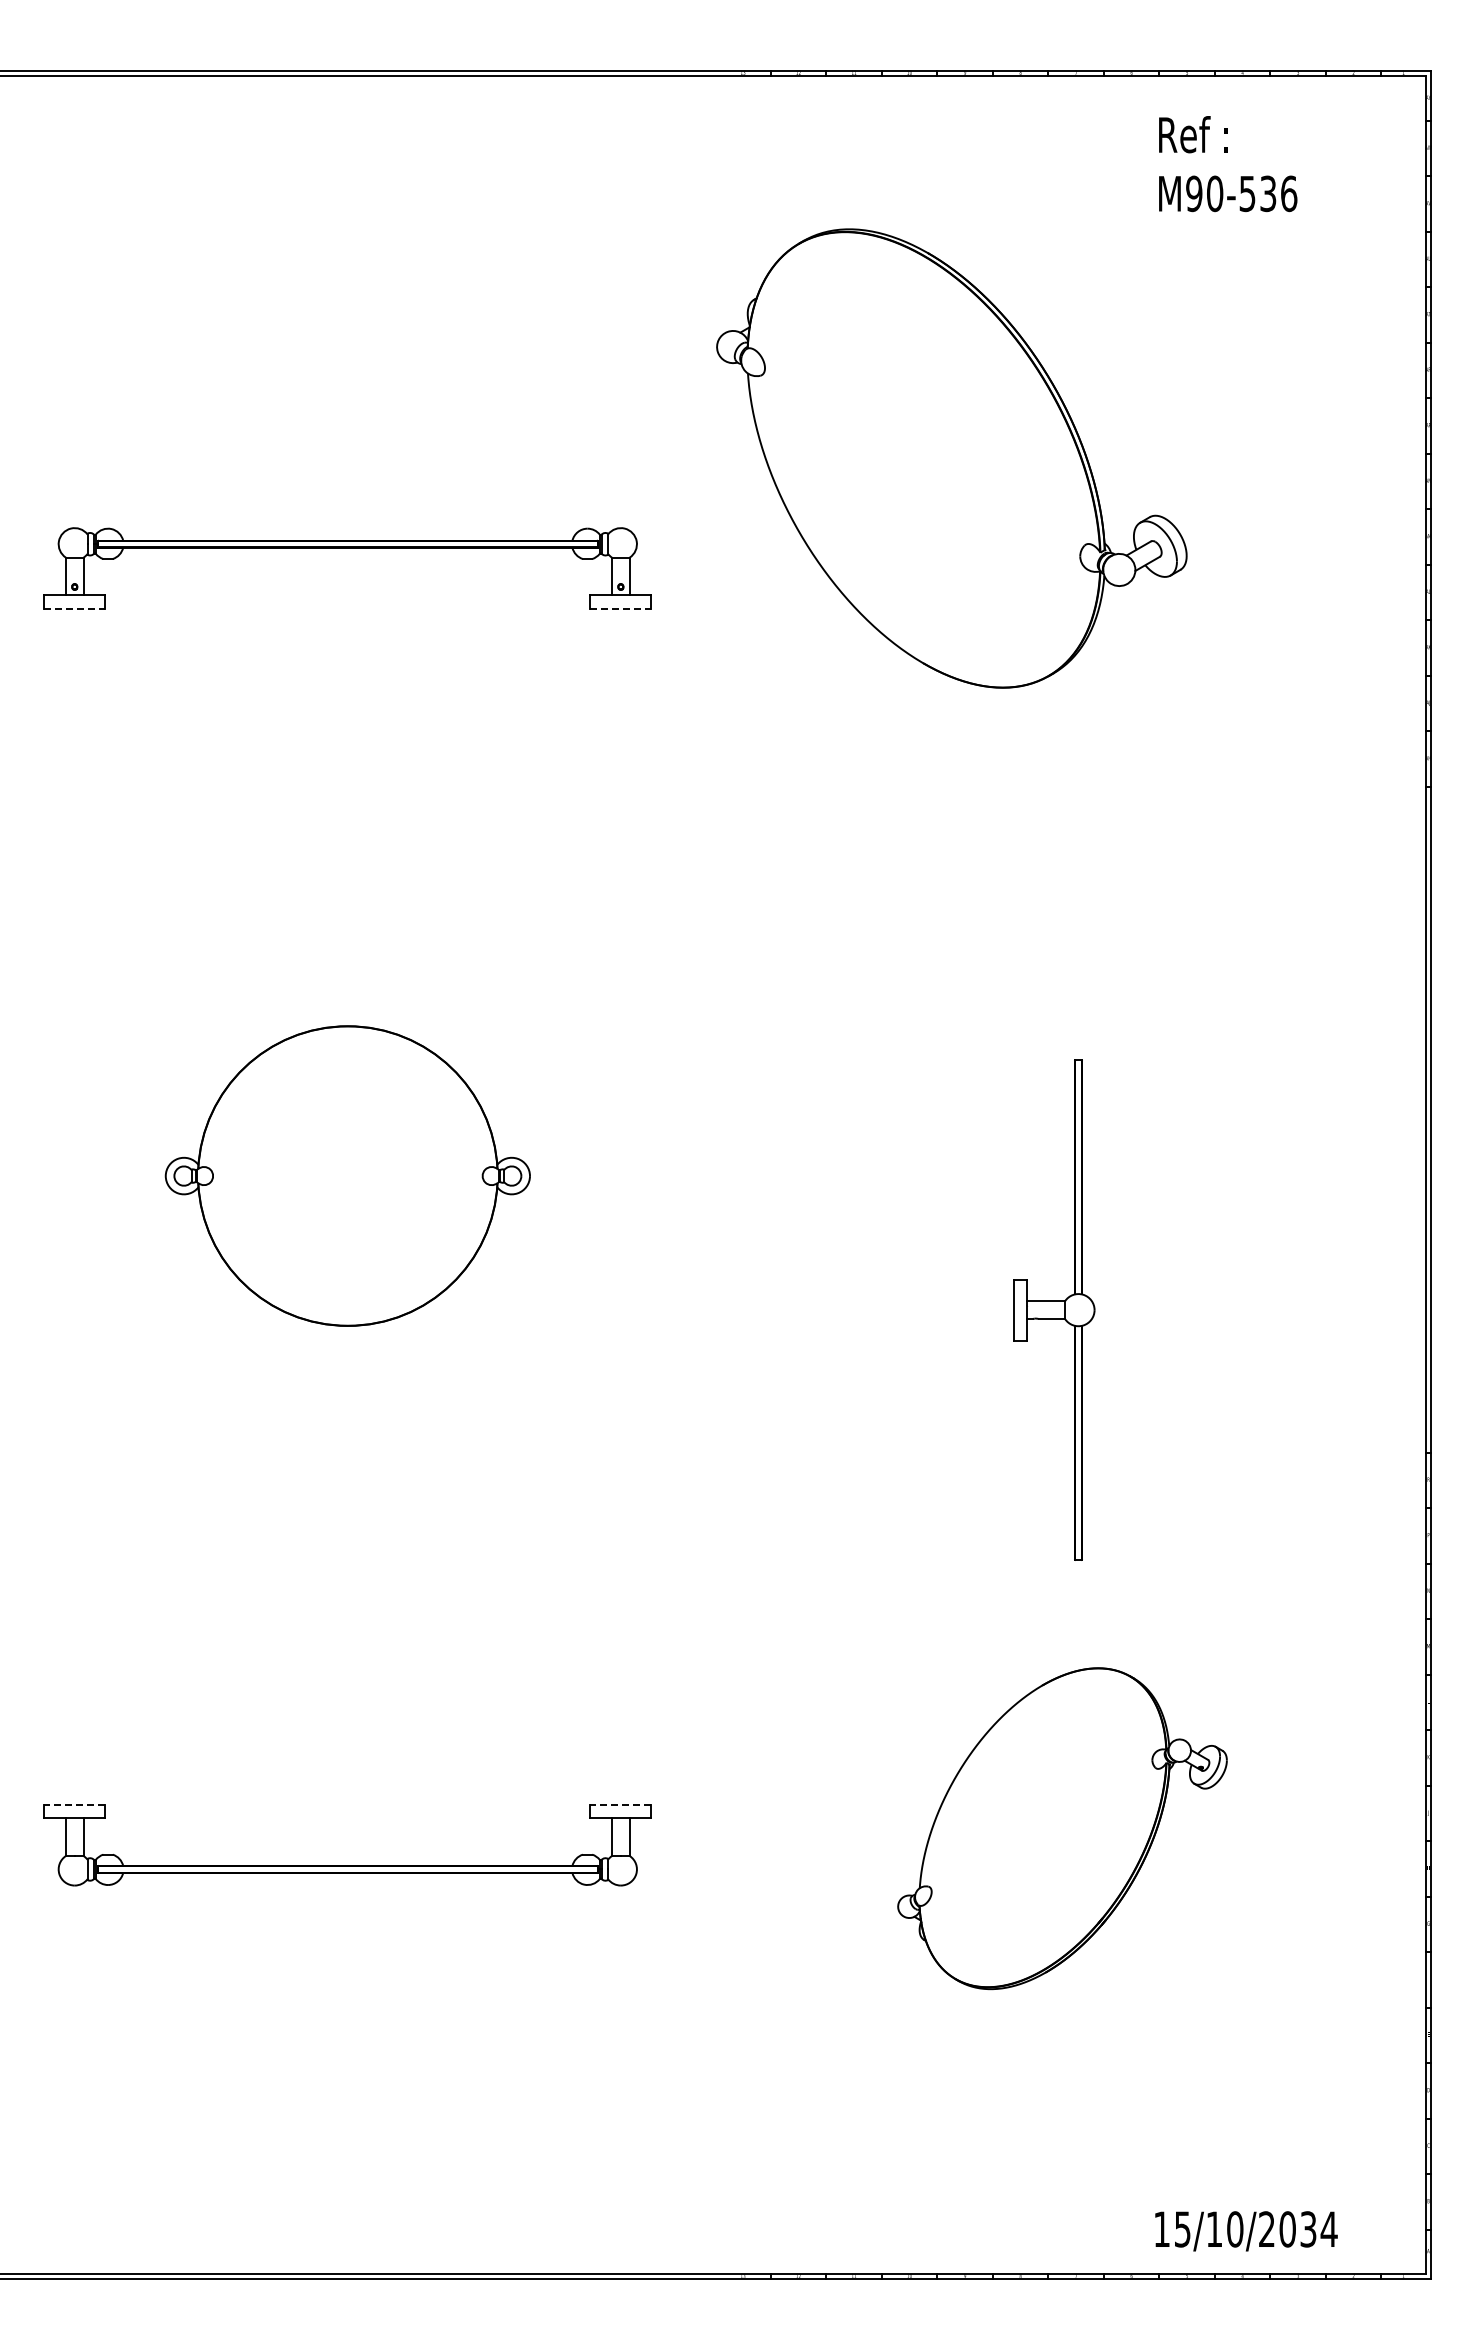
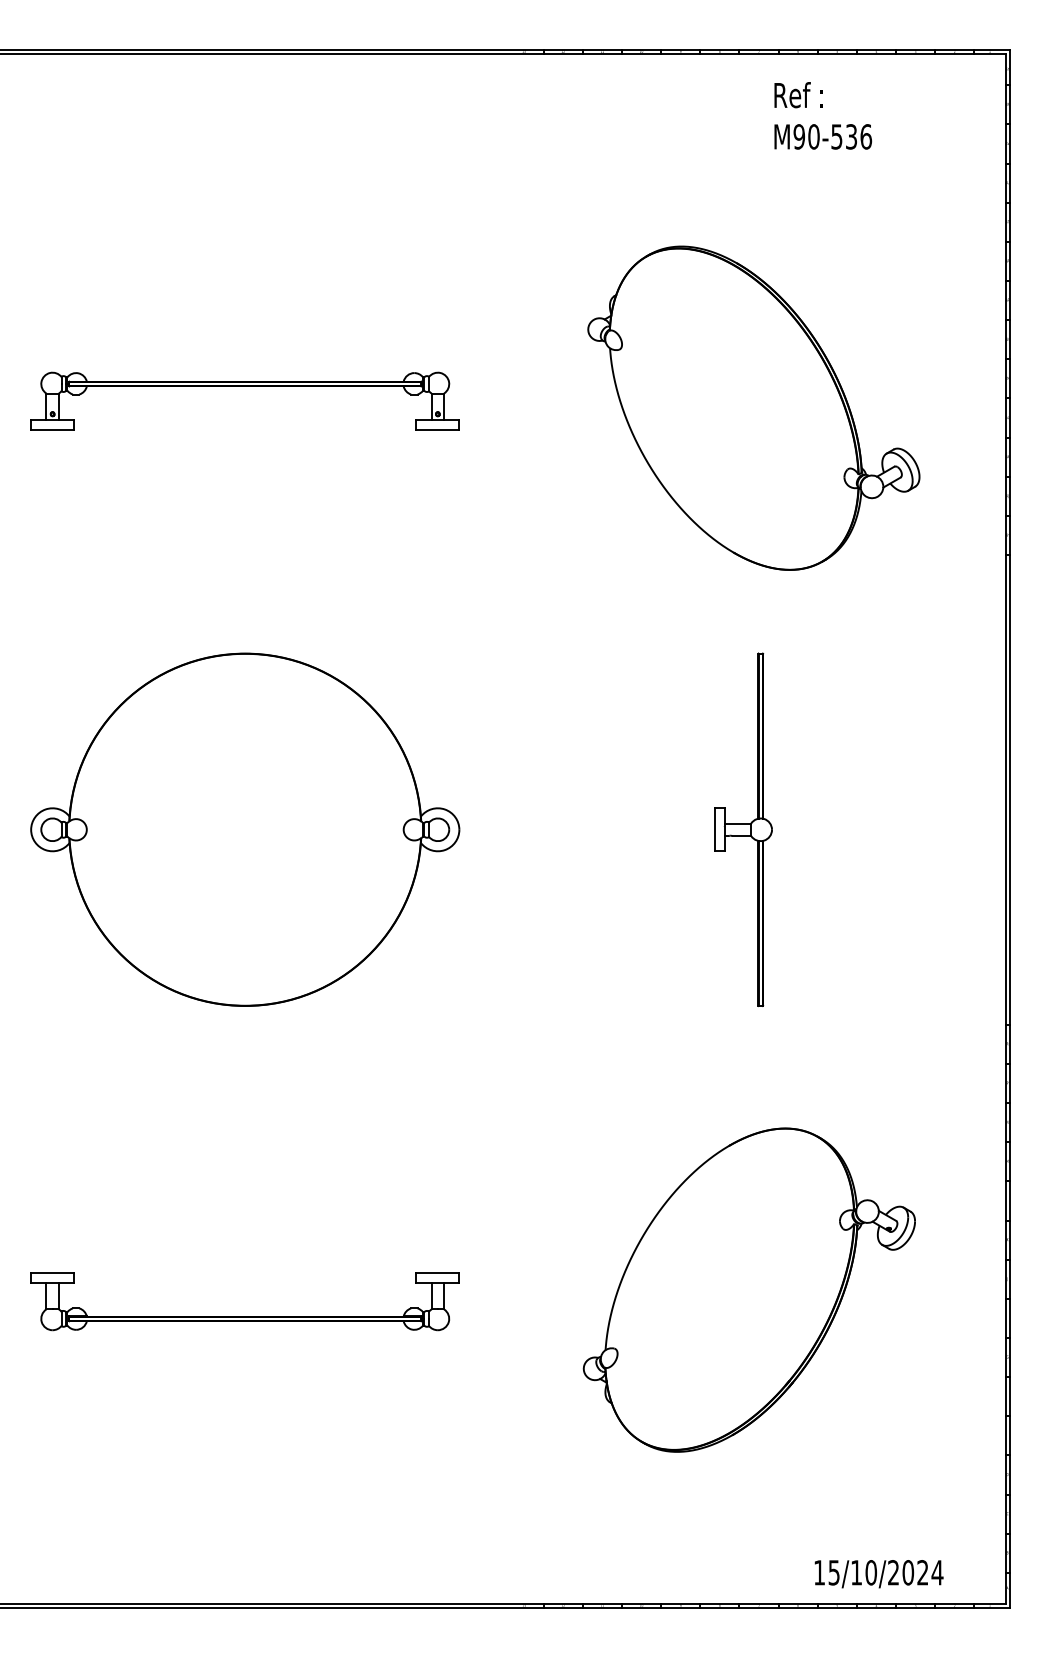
text: (1228, 164) -> (823, 116), moved
part: (951, 458) -> (753, 408), moved
line: (75, 609) -> (53, 430), dashed -> solid
line: (621, 609) -> (438, 430), dashed -> solid
part: (347, 1175) -> (245, 829), size x1.67
part: (1054, 1309) -> (743, 829), moved
line: (74, 1804) -> (52, 1273), dashed -> solid
line: (620, 1804) -> (437, 1273), dashed -> solid
part: (1062, 1828) -> (749, 1289), size x1.43
text: (1308, 2229) -> (922, 1572), 15/10/2034 -> 15/10/2024

